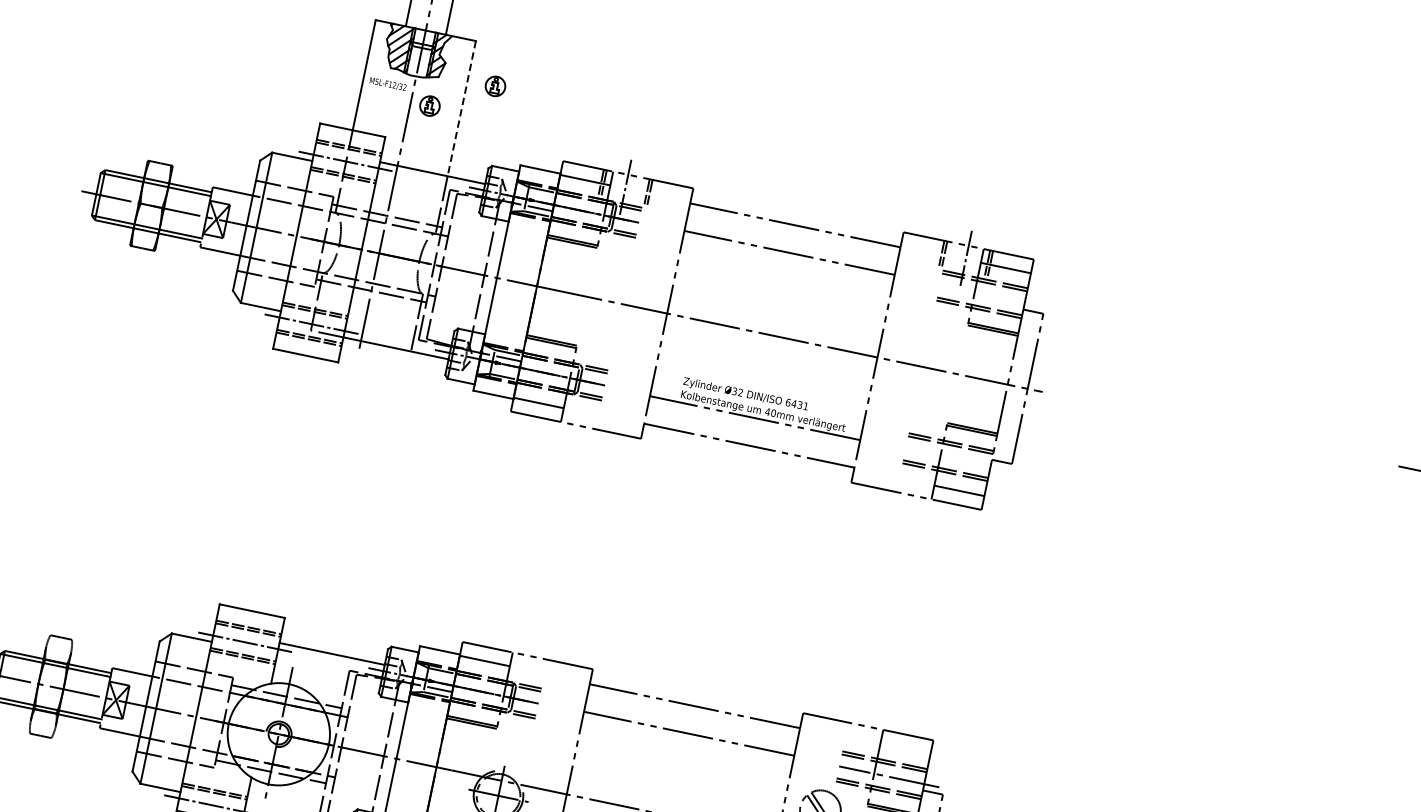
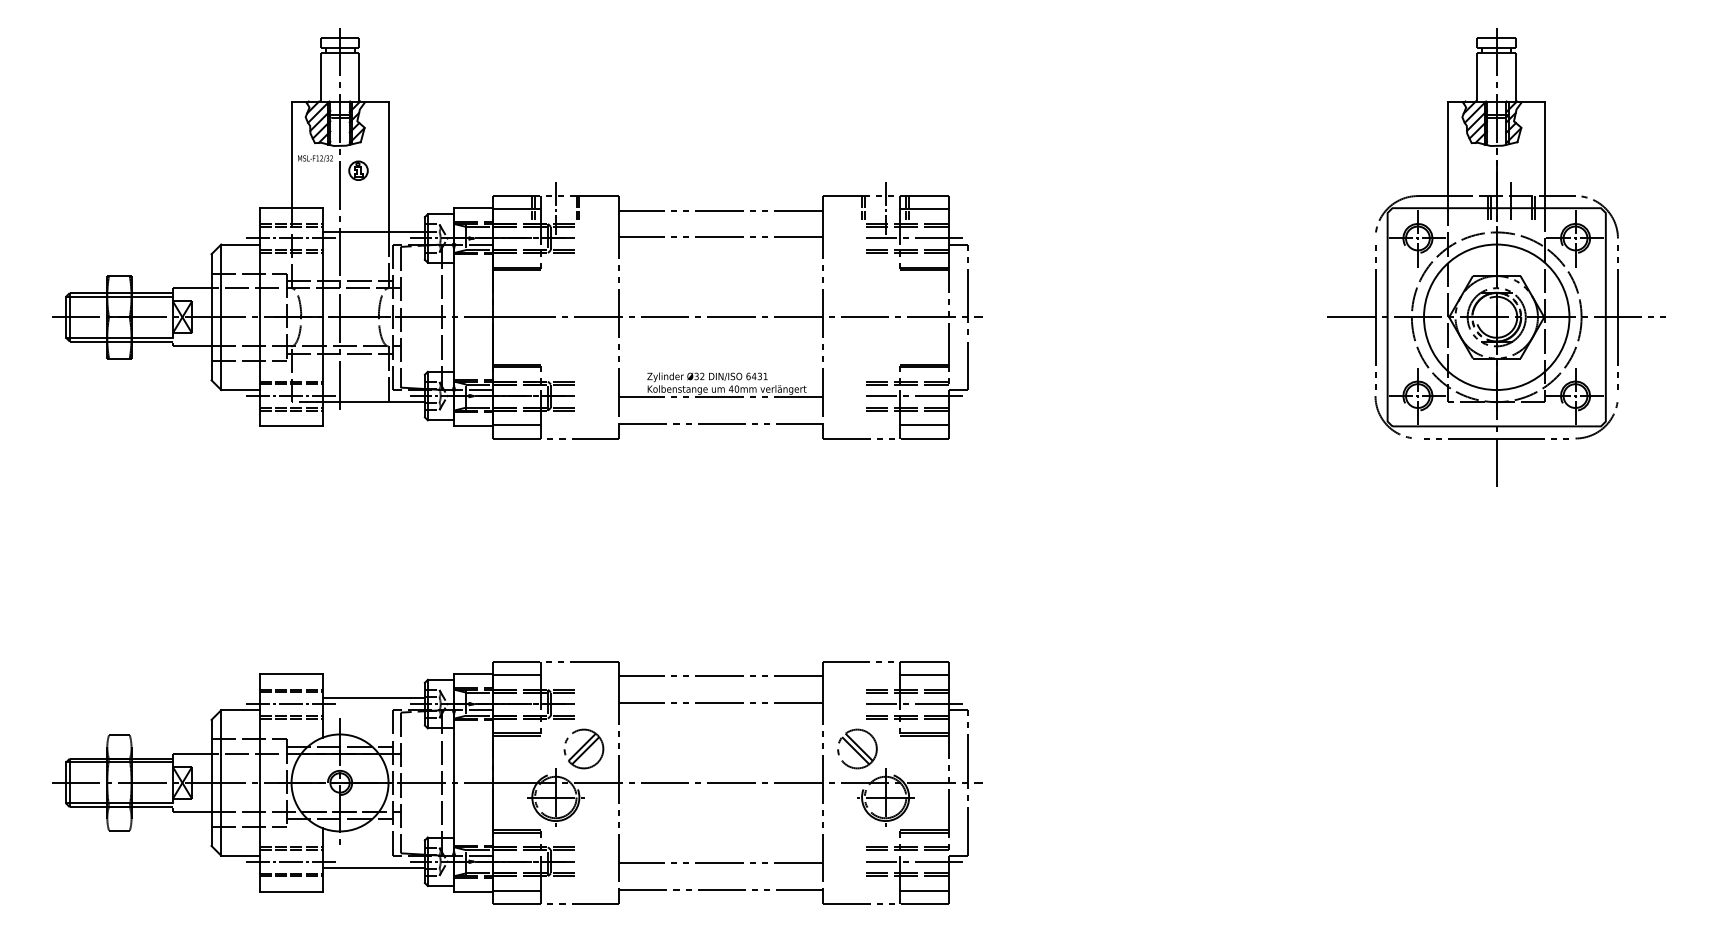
part: (495, 86) -> (415, 139), removed
line: (461, 109) -> (388, 167), dashed -> solid
line: (989, 295) -> (914, 238), added
line: (955, 459) -> (914, 396), added
line: (905, 749) -> (924, 675), added
part: (537, 751) -> (583, 748), added

